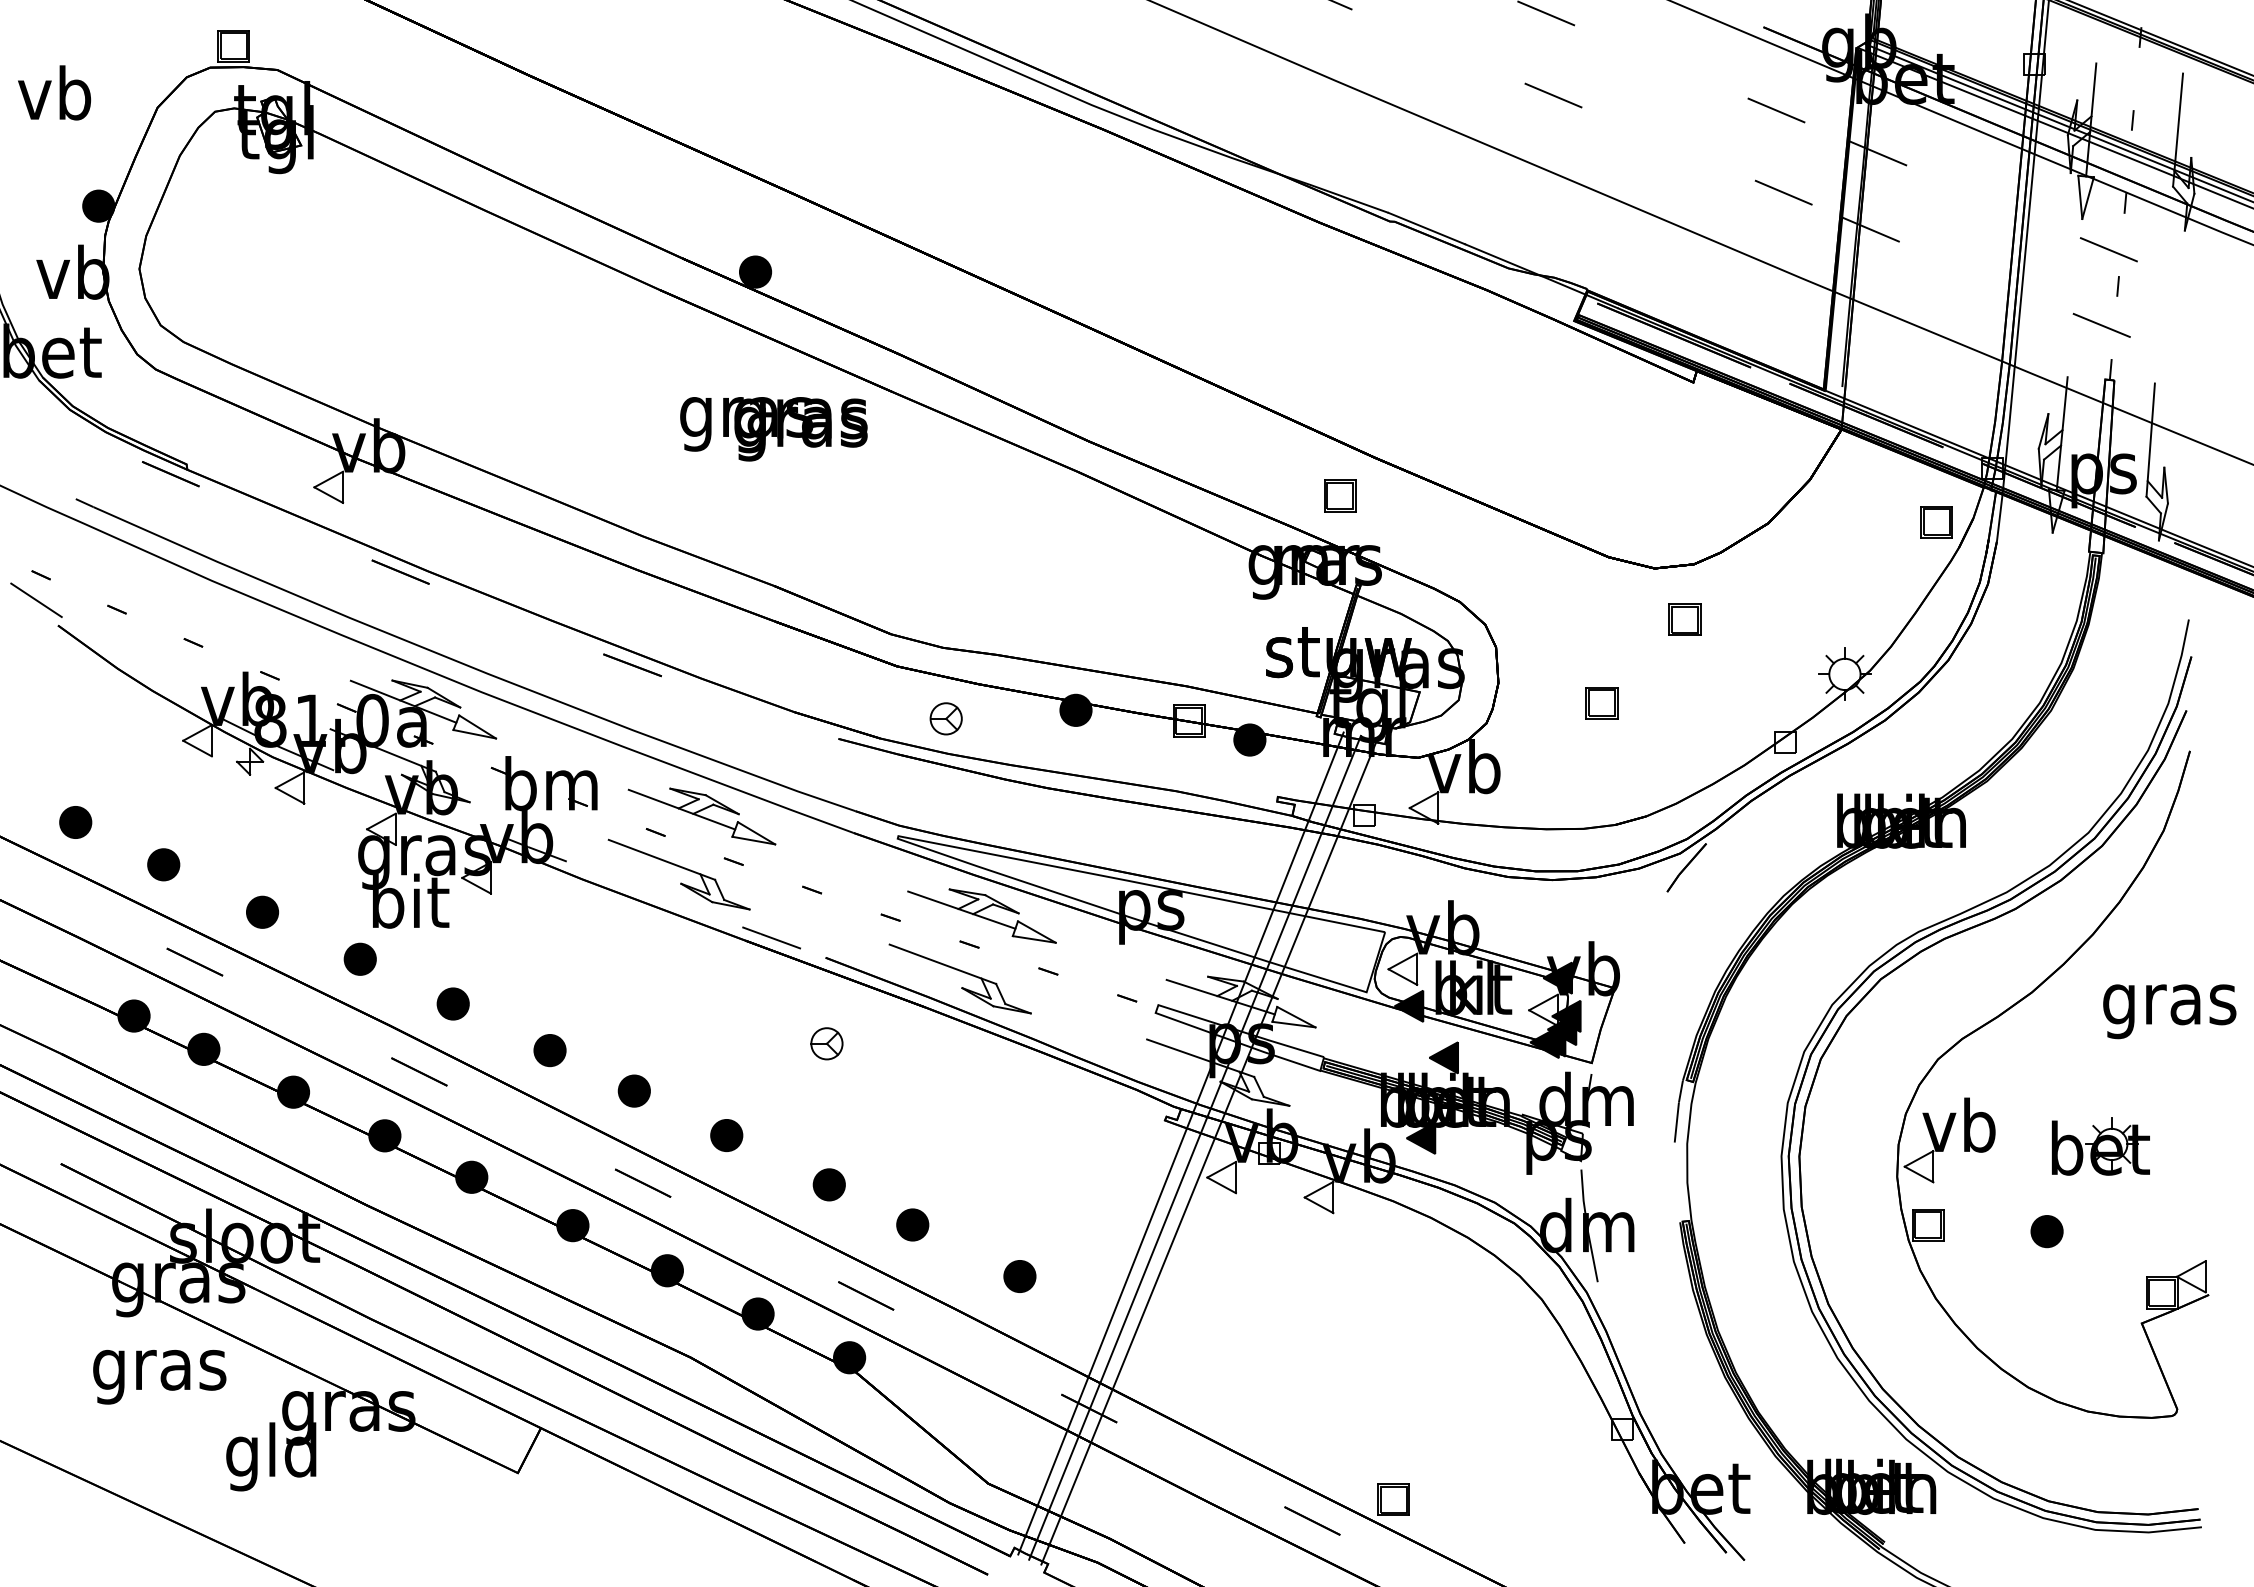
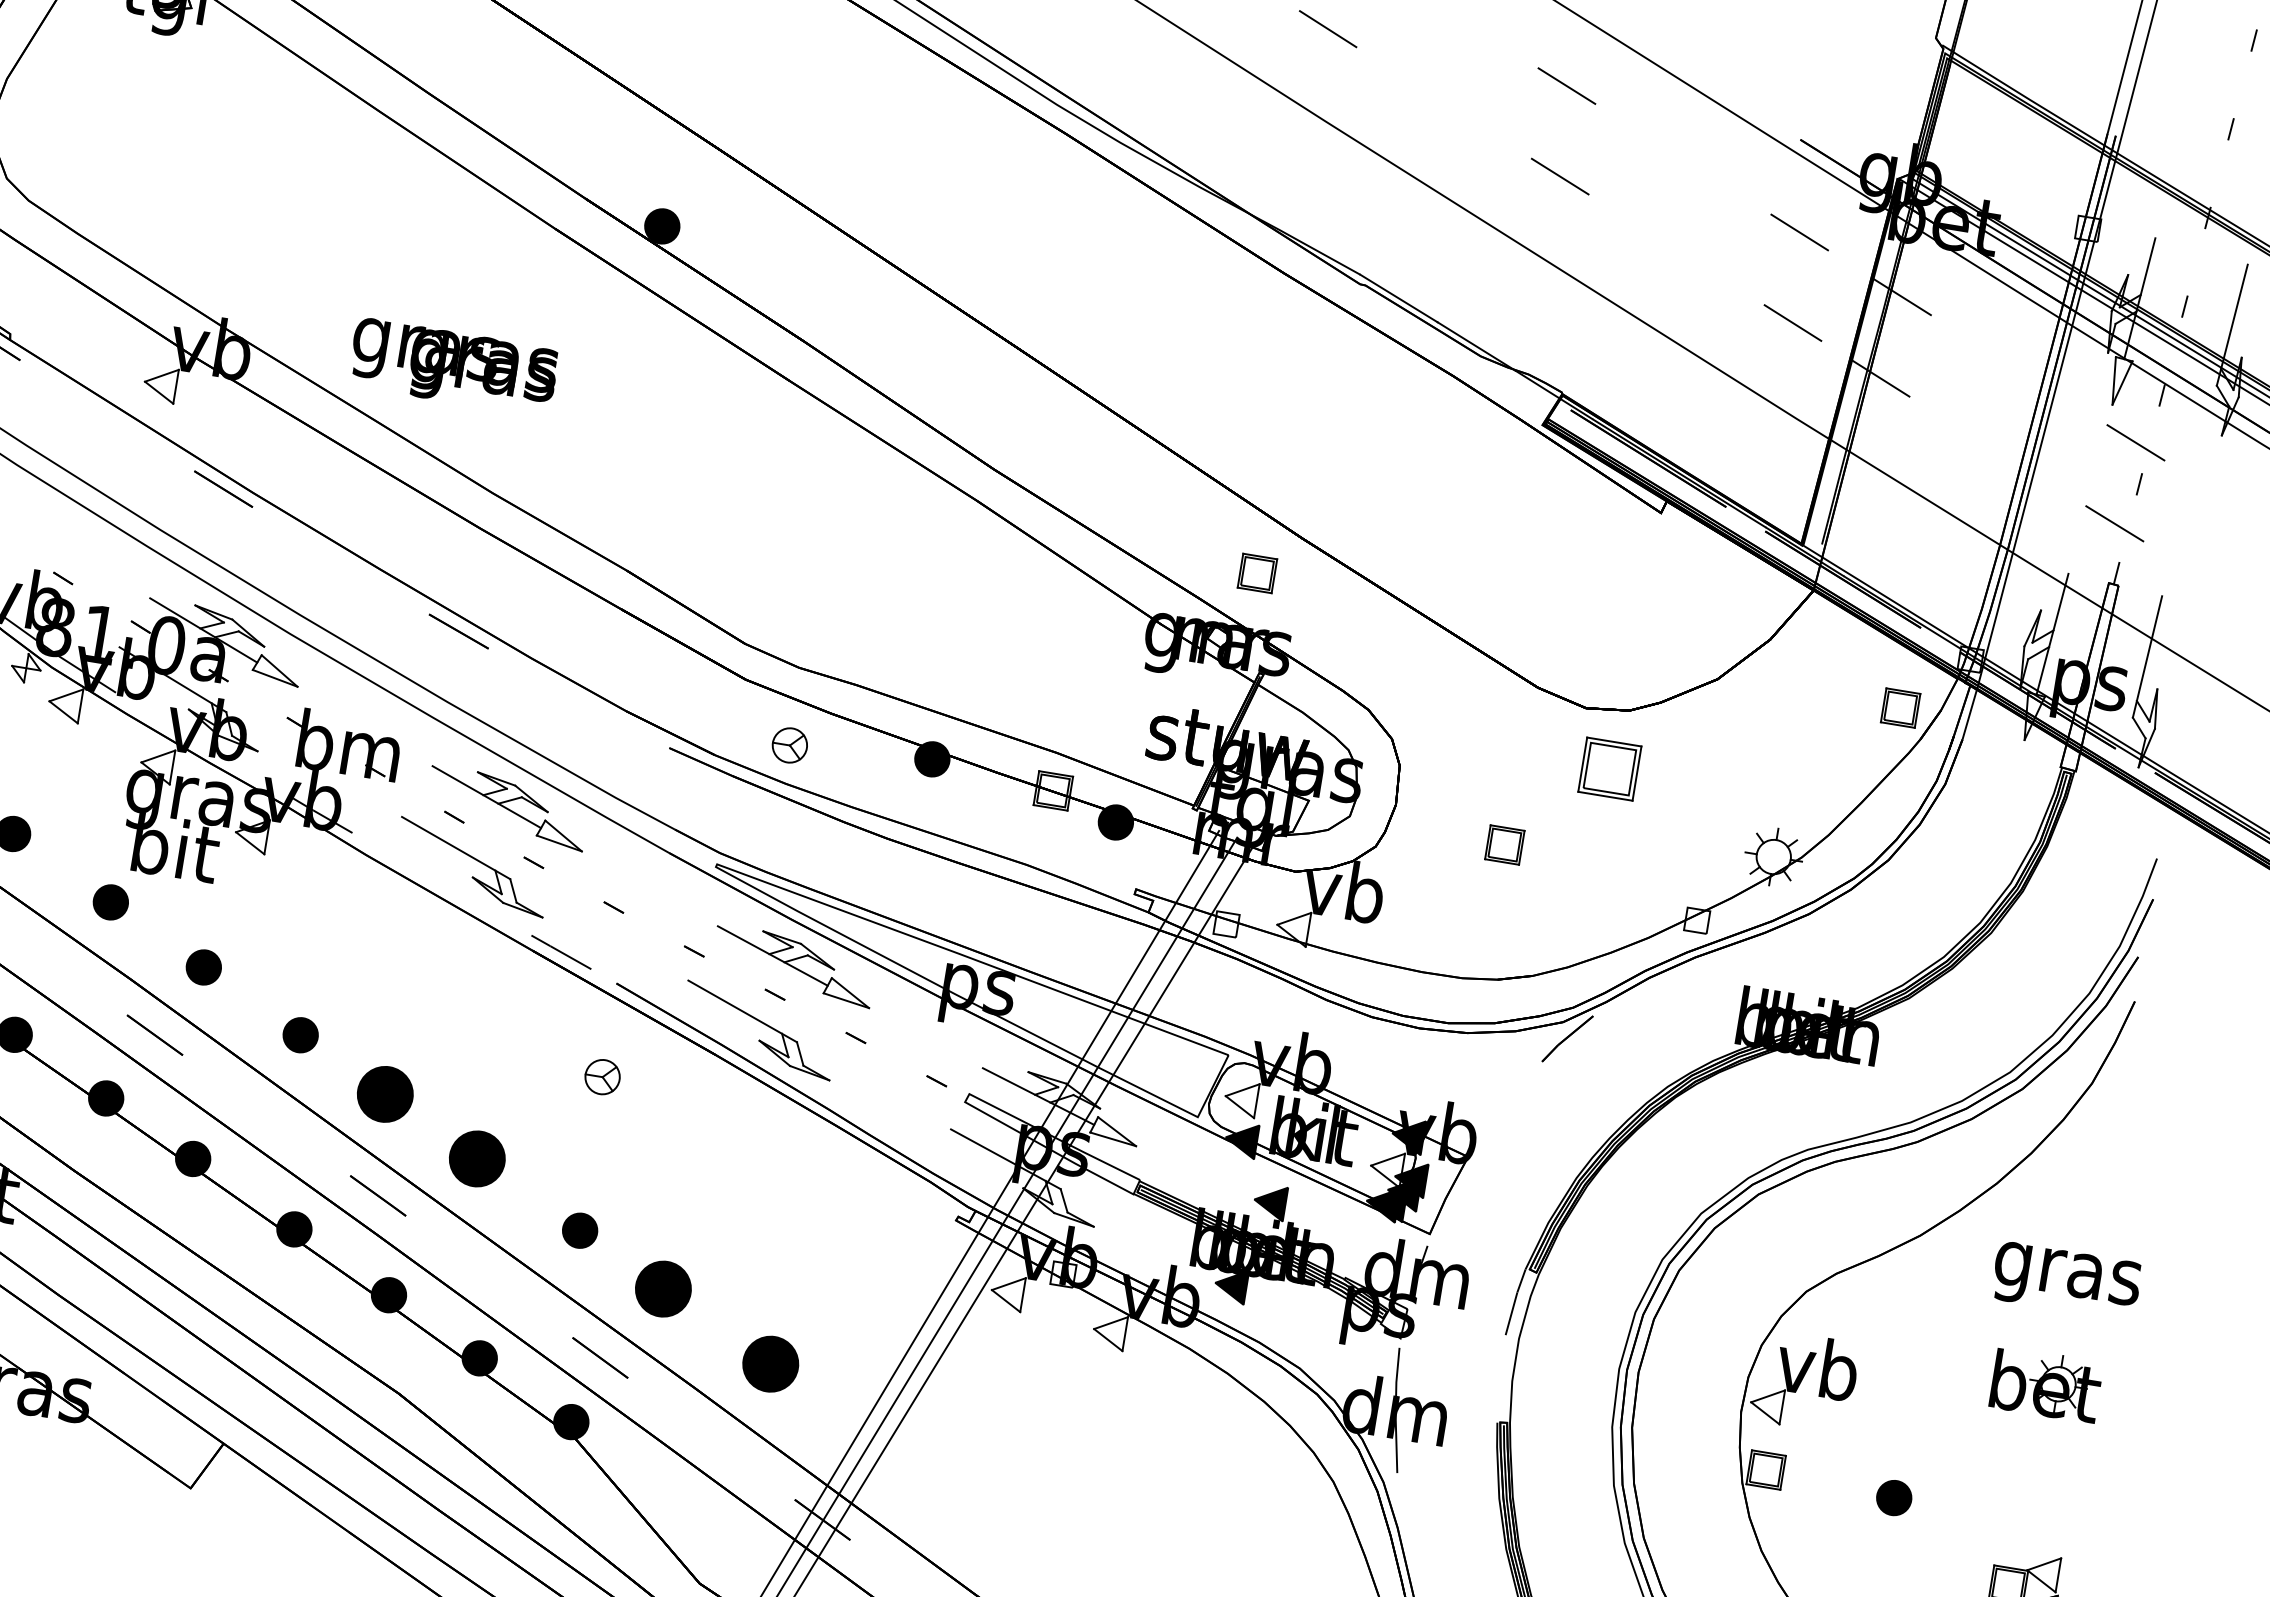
text: (773, 429) -> (452, 367), moved
part: (1684, 619) -> (1609, 768), size x1.6
part: (633, 1090) -> (384, 1093), size x1.6
part: (726, 1135) -> (477, 1158), size x1.6
part: (2100, 1146) -> (2045, 1384), moved
part: (912, 1224) -> (663, 1288), size x1.6
part: (1019, 1276) -> (770, 1364), size x1.6

